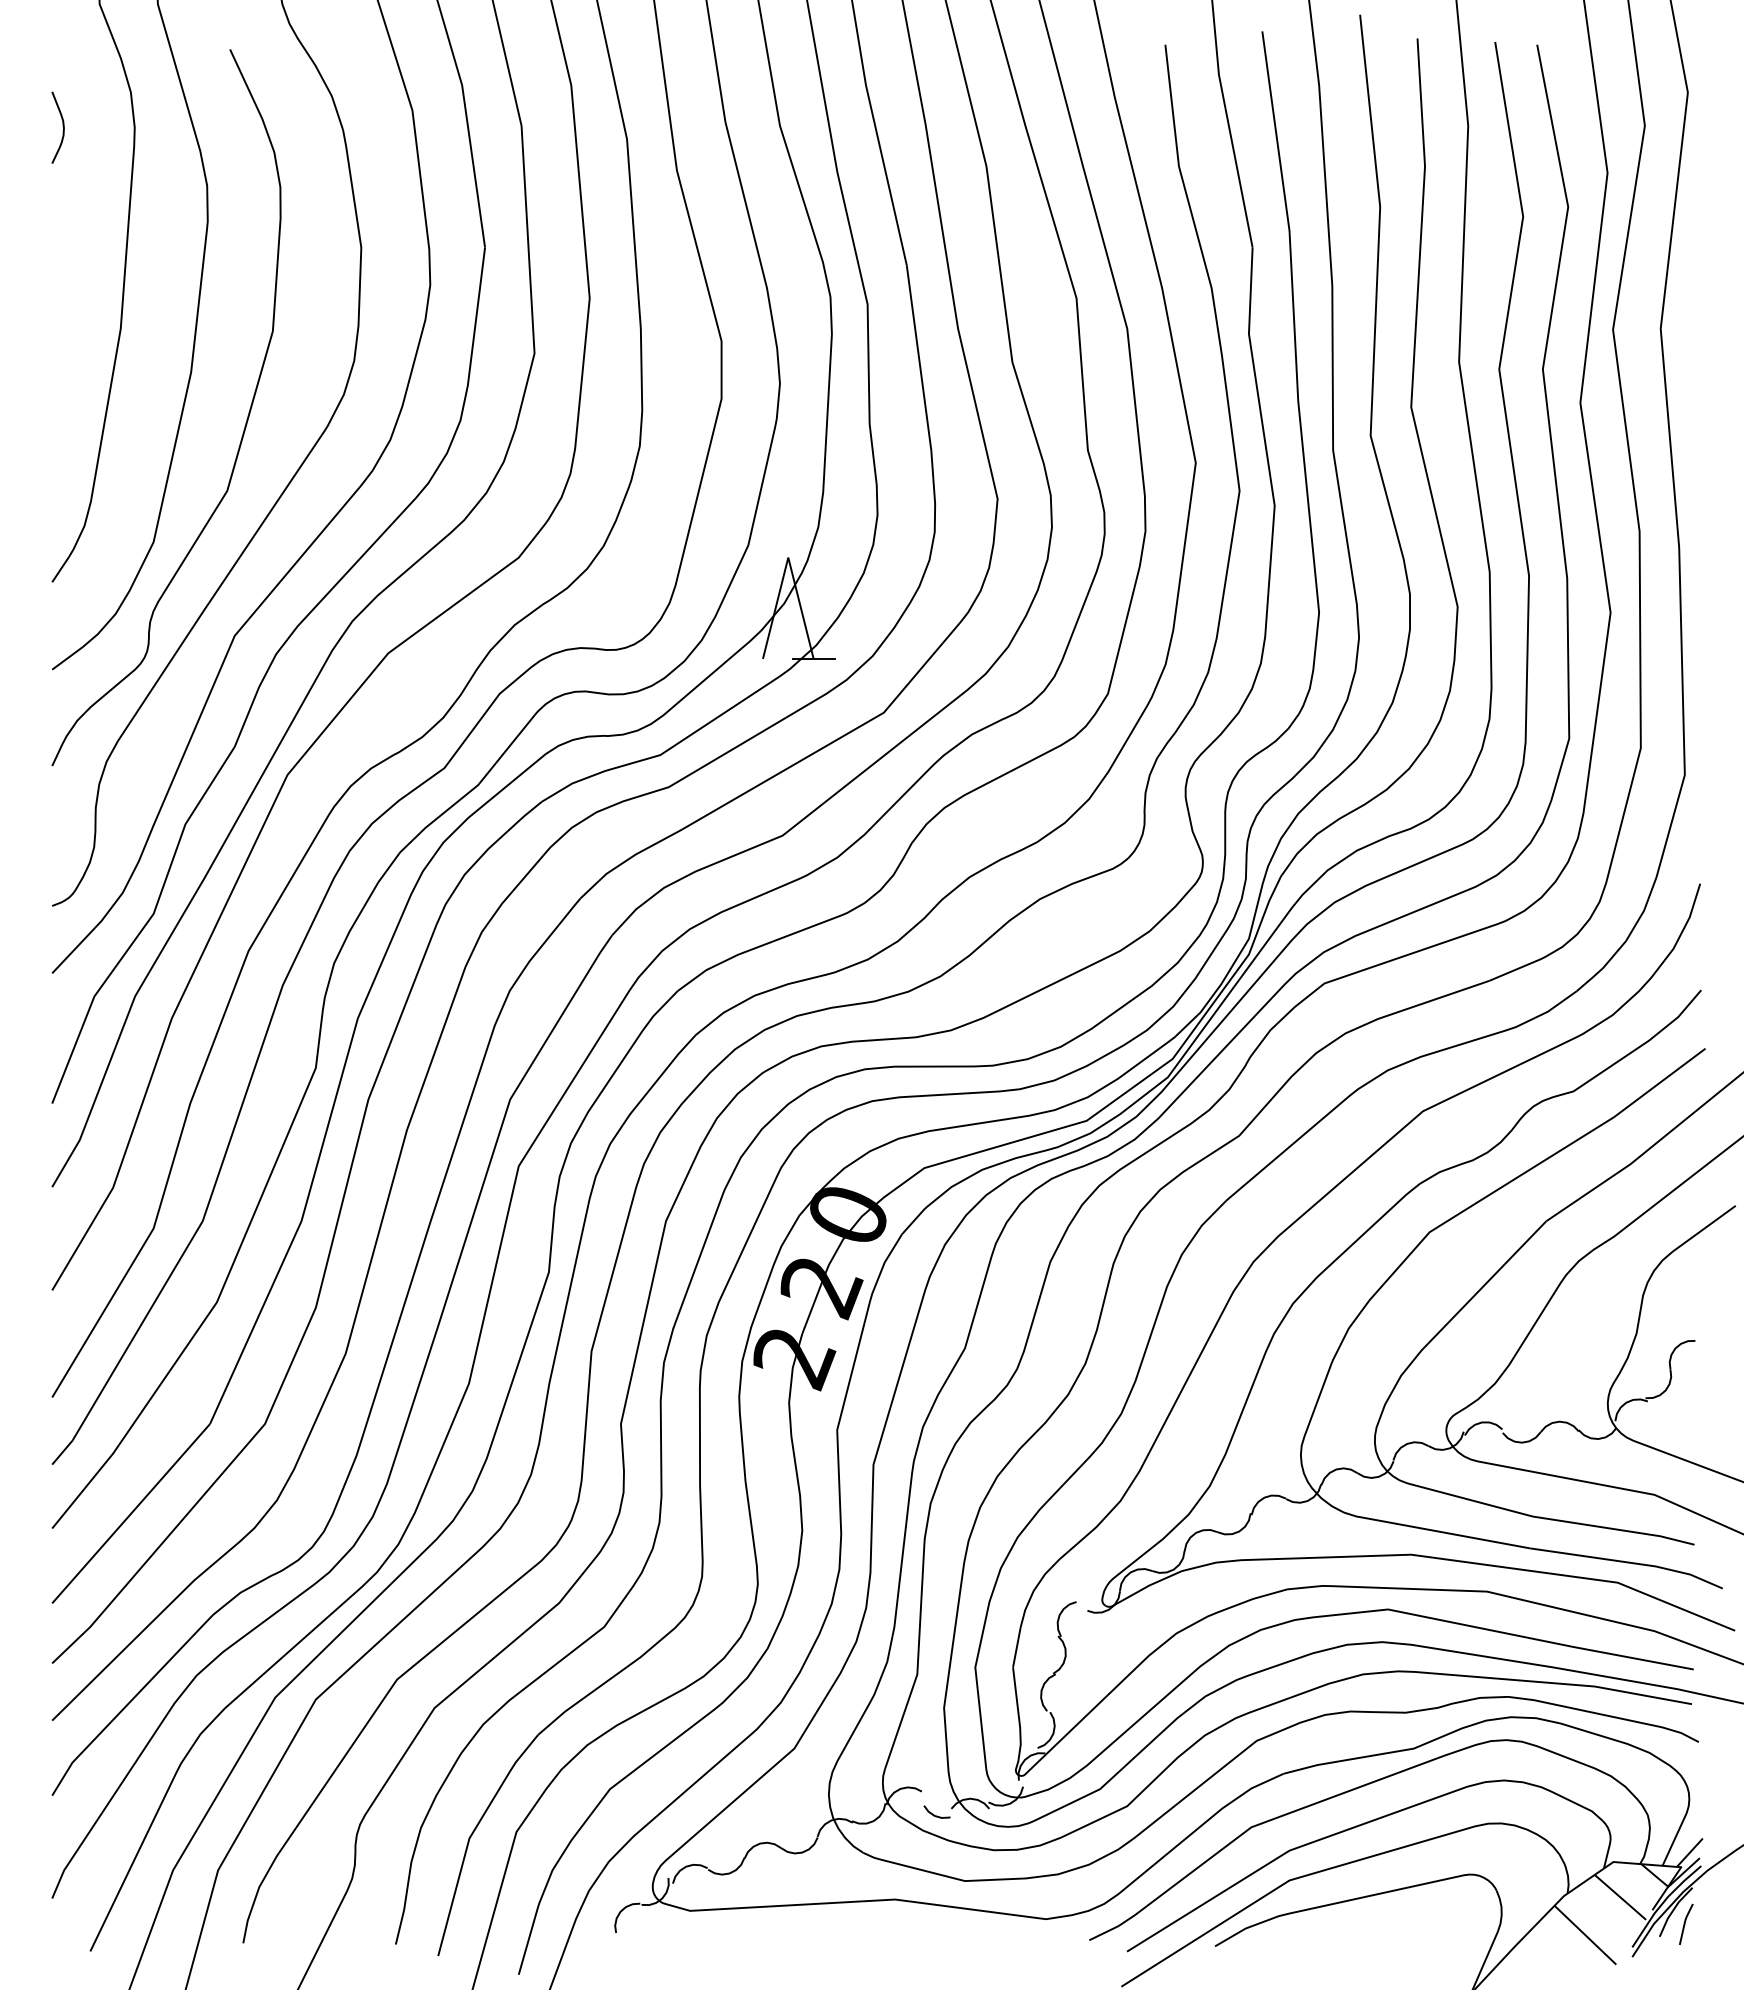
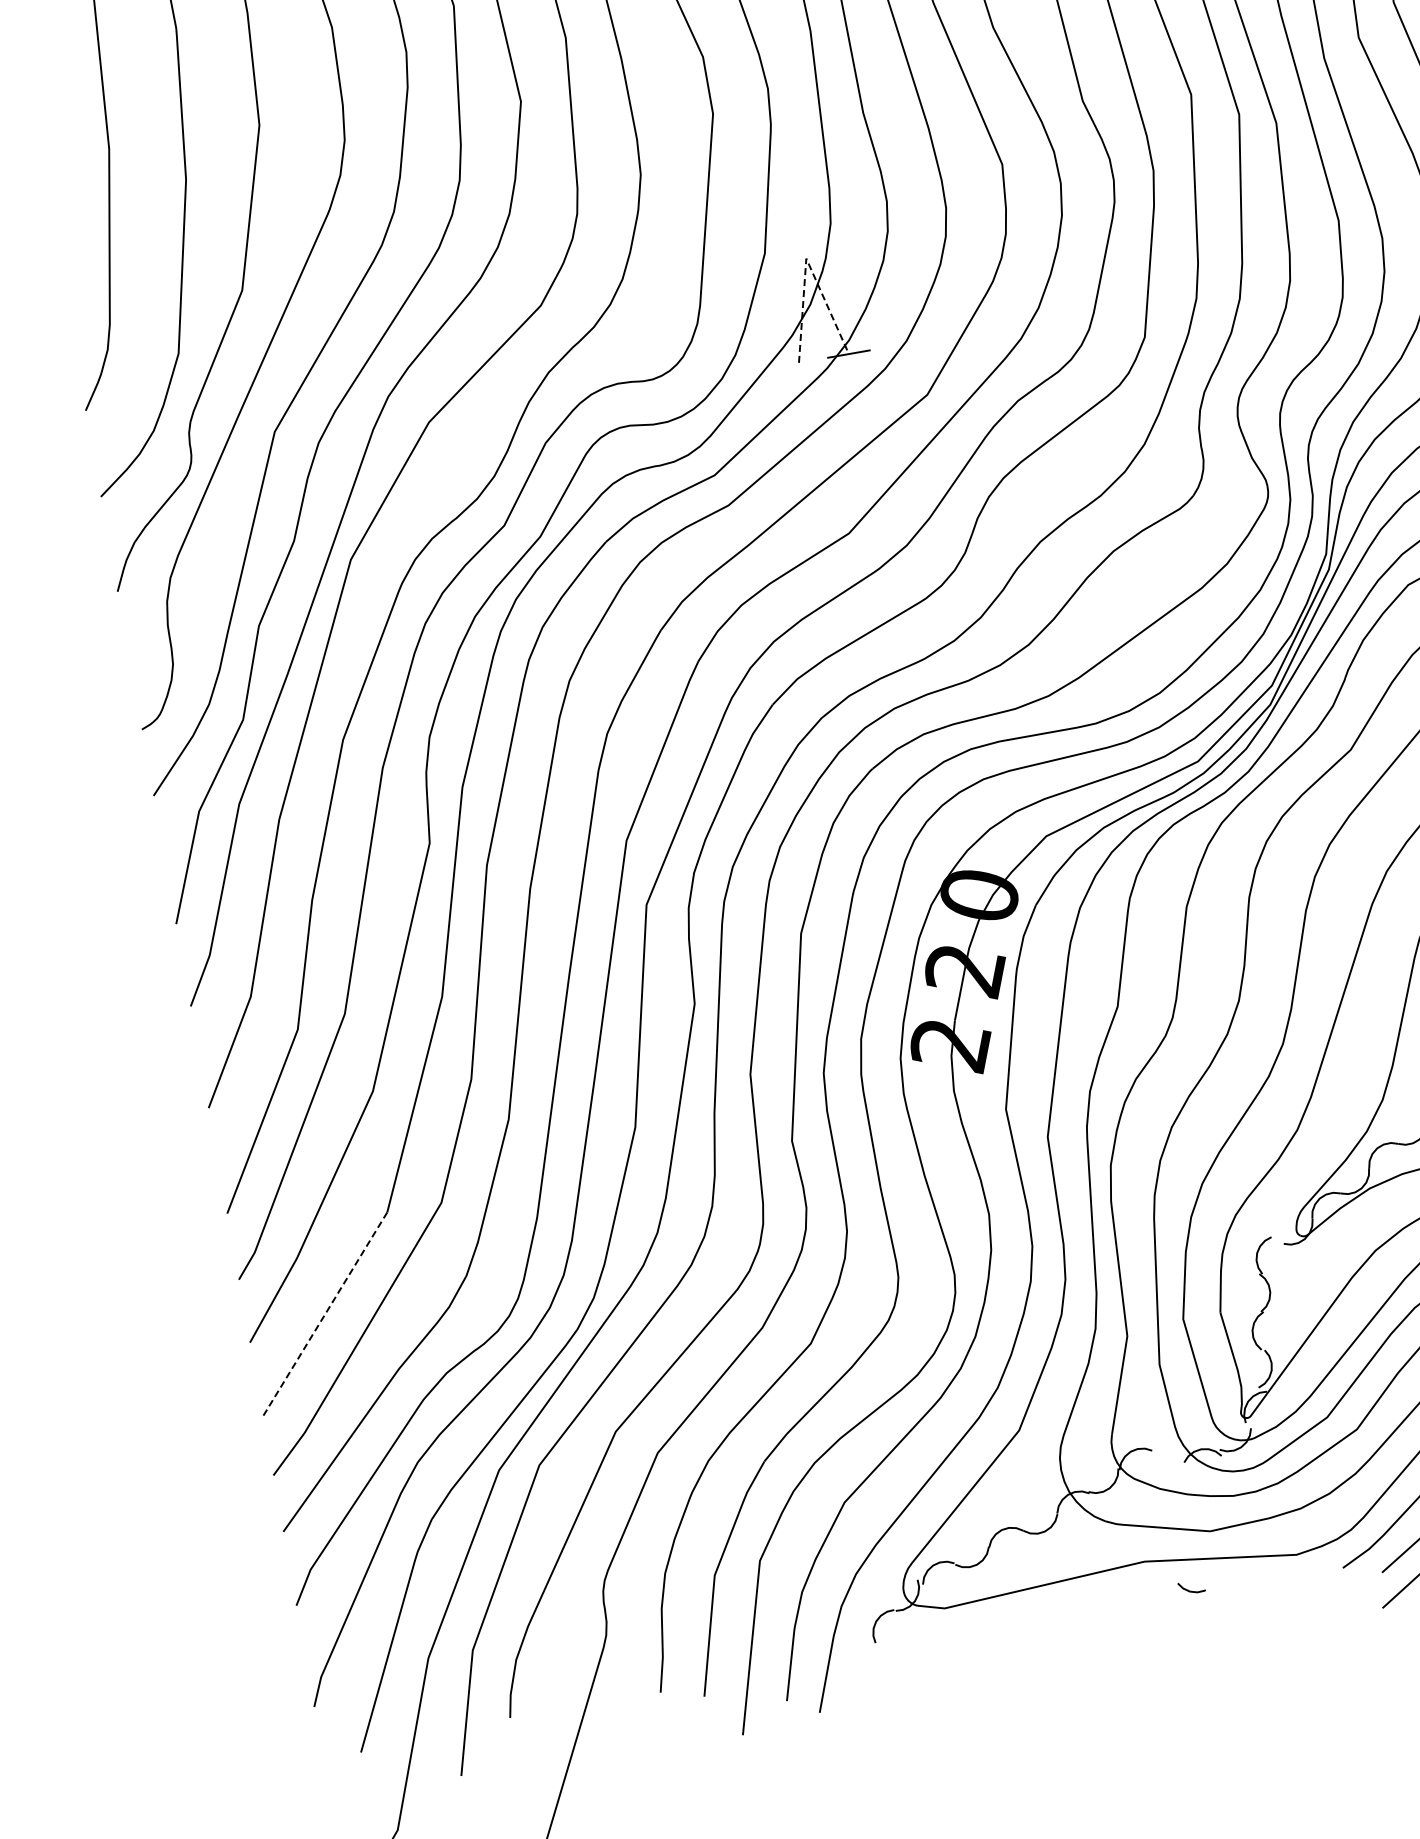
line: (788, 557) -> (806, 258), solid -> dashed
line: (130, 1514) -> (324, 1315), solid -> dashed
curve: (934, 1814) -> (1189, 1590), moved

